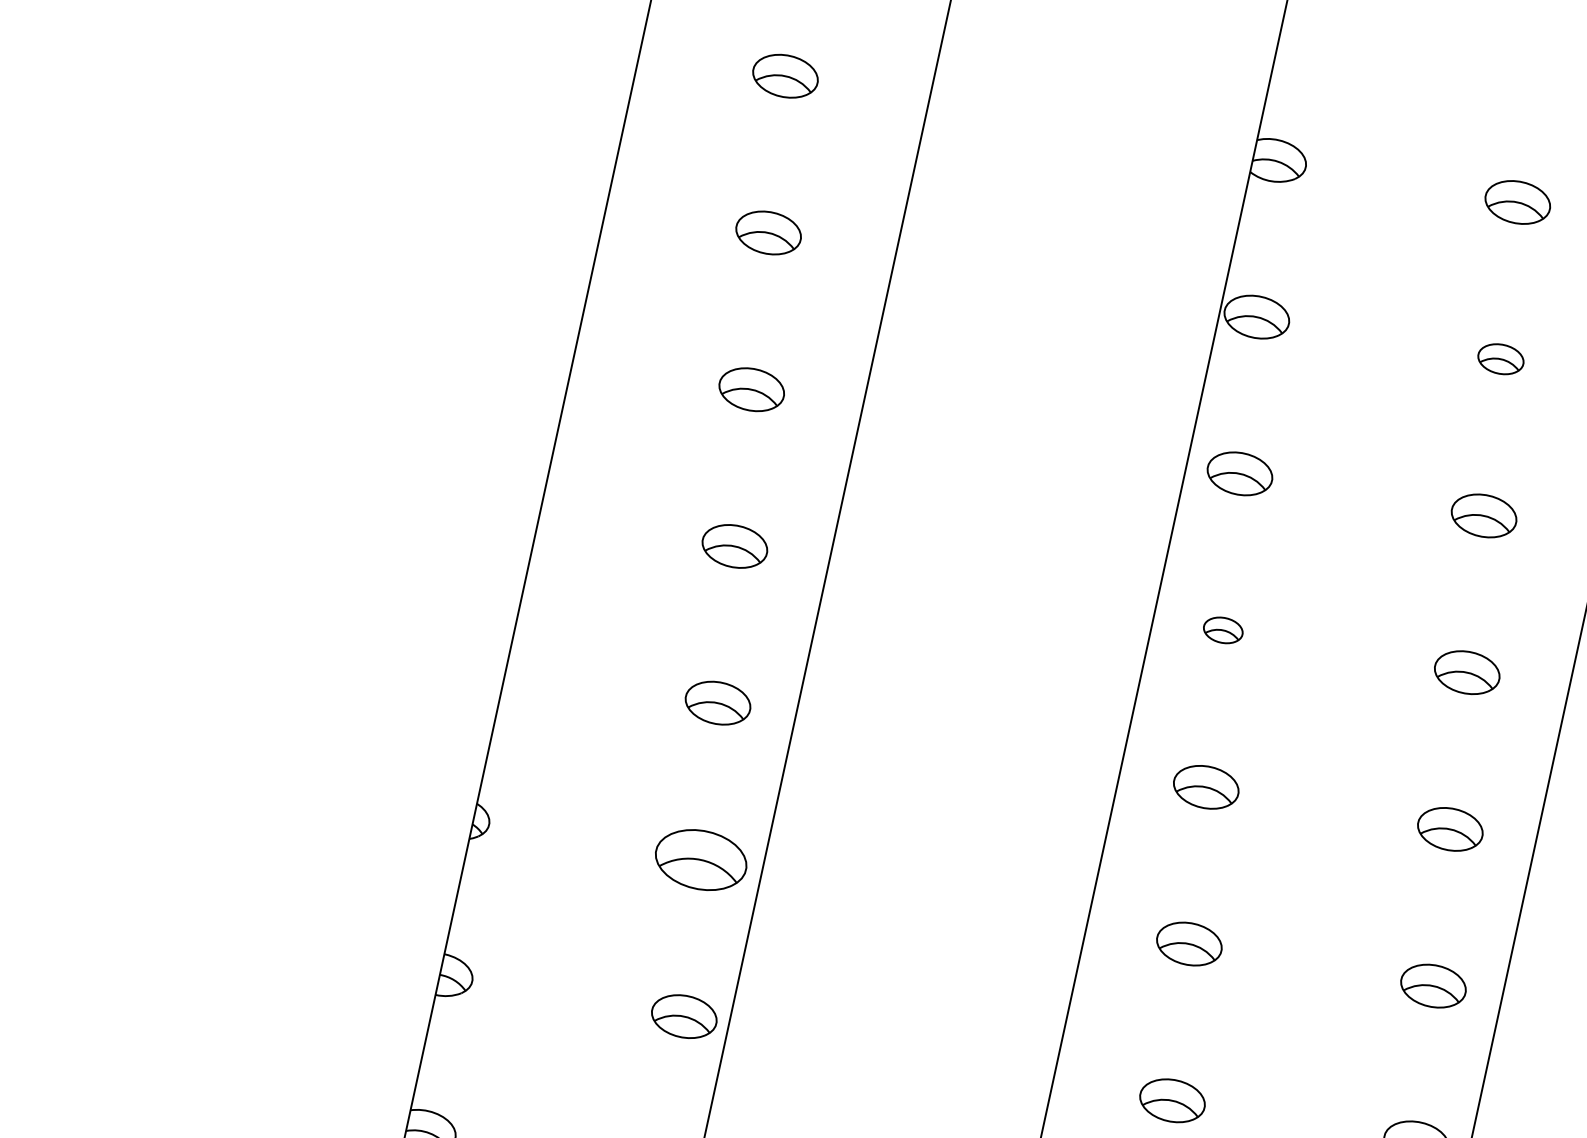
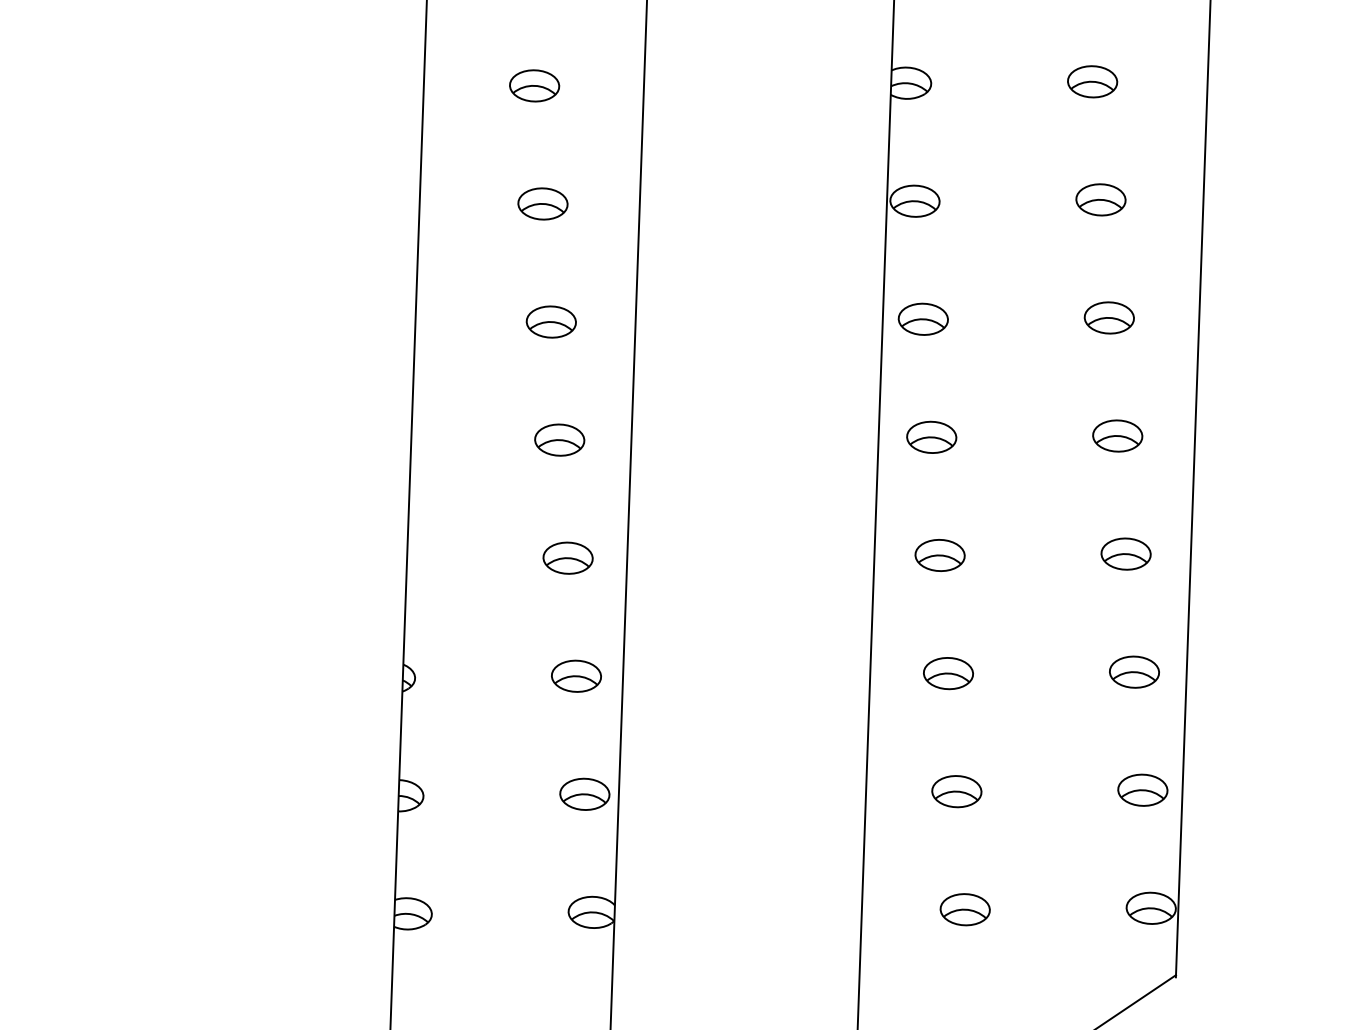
part: (1500, 358) -> (1100, 199), size x1.43
part: (1223, 629) -> (931, 436), size x1.67
part: (701, 858) -> (576, 675), size x0.71

